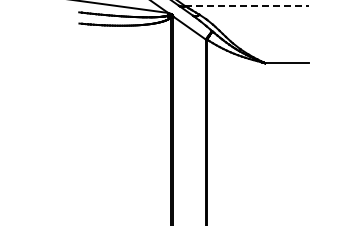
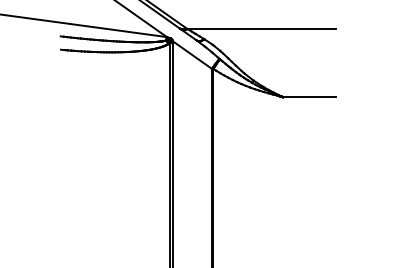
line: (247, 6) -> (261, 29), dashed -> solid

